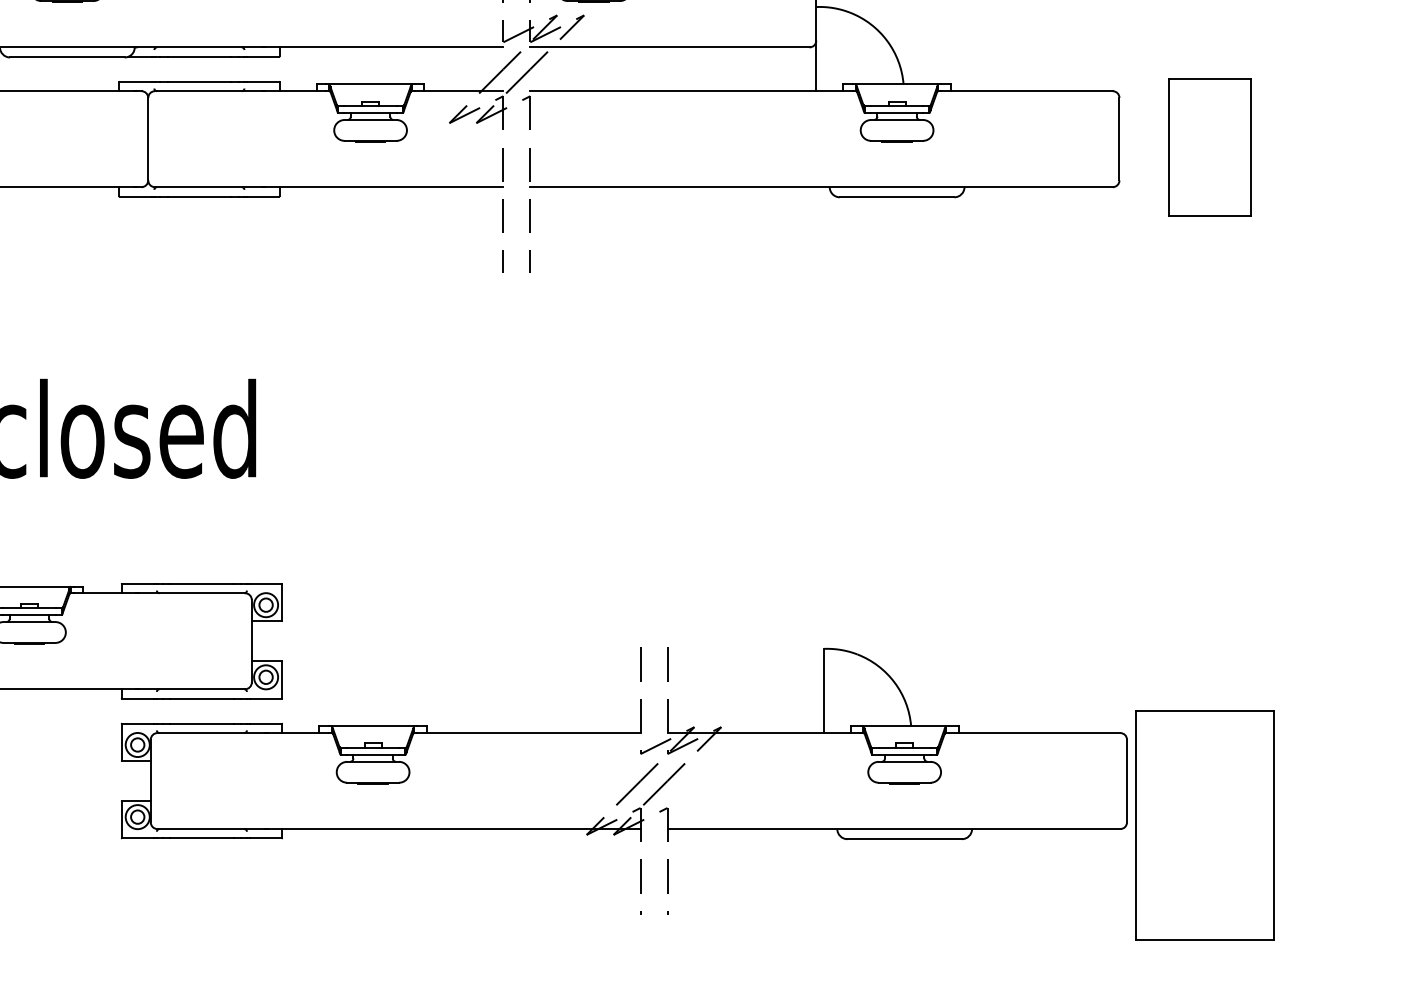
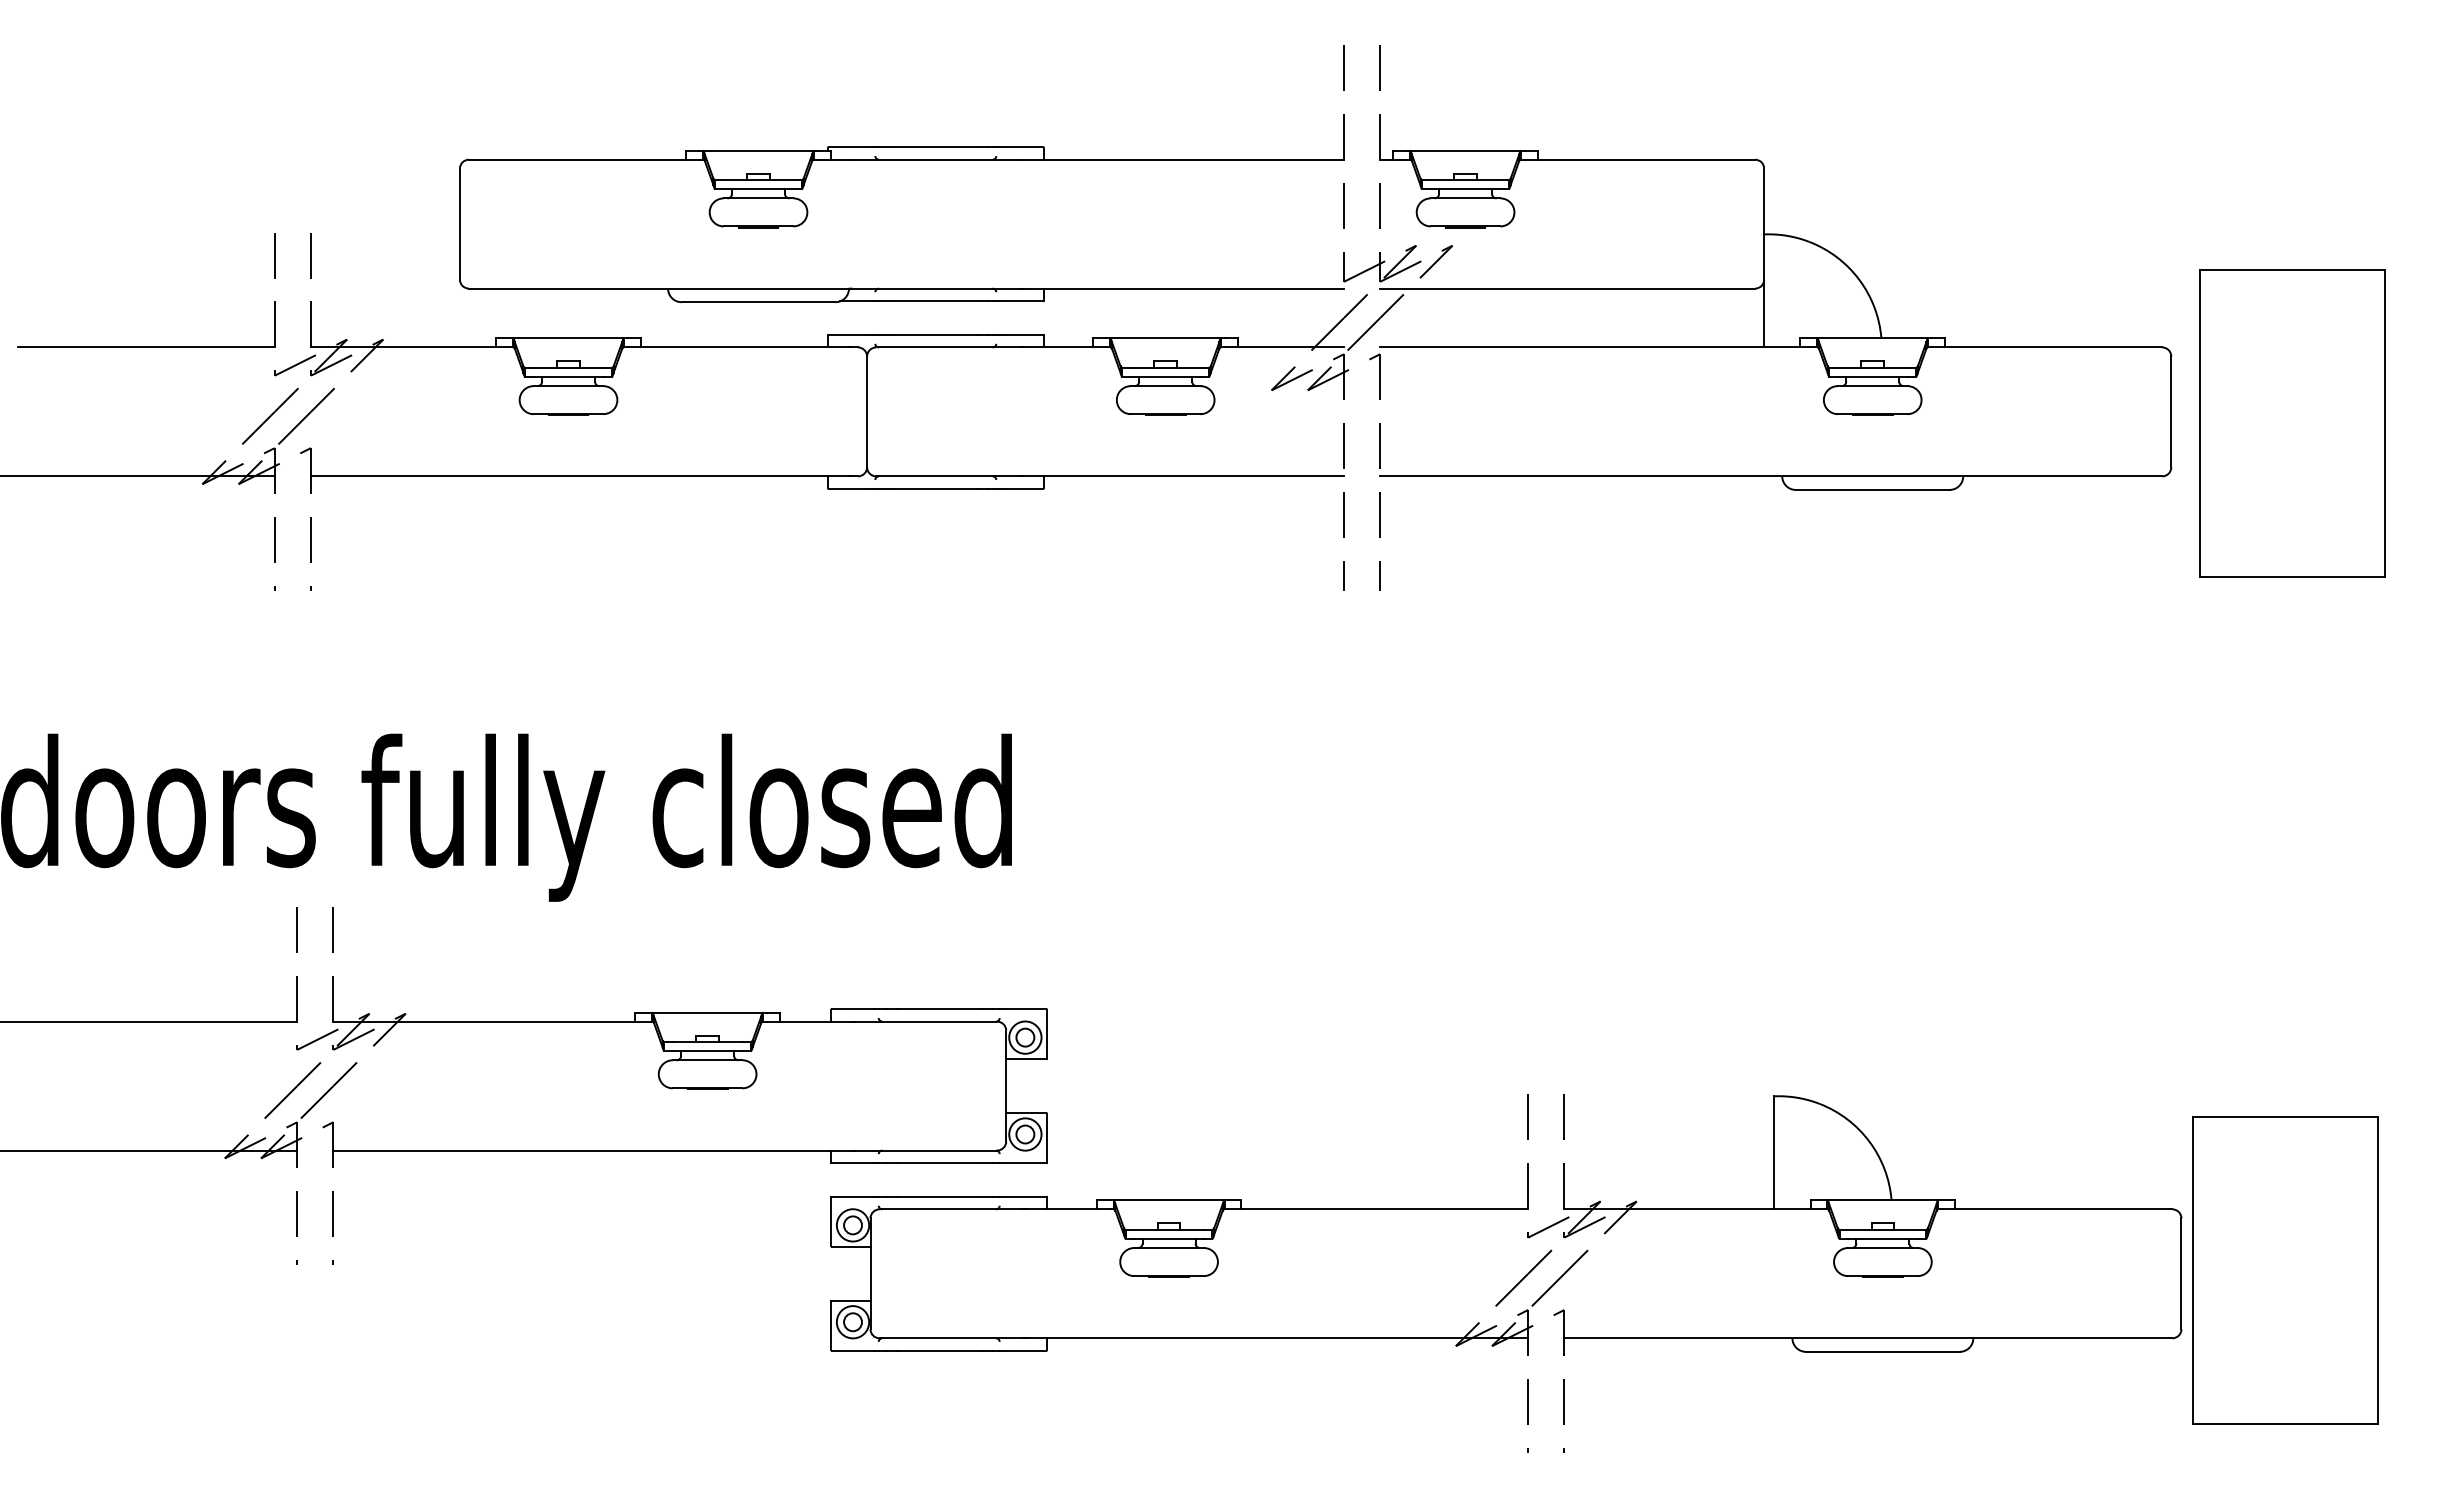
part: (1209, 147) -> (2292, 423), size x1.67
part: (1204, 825) -> (2285, 1270), moved

